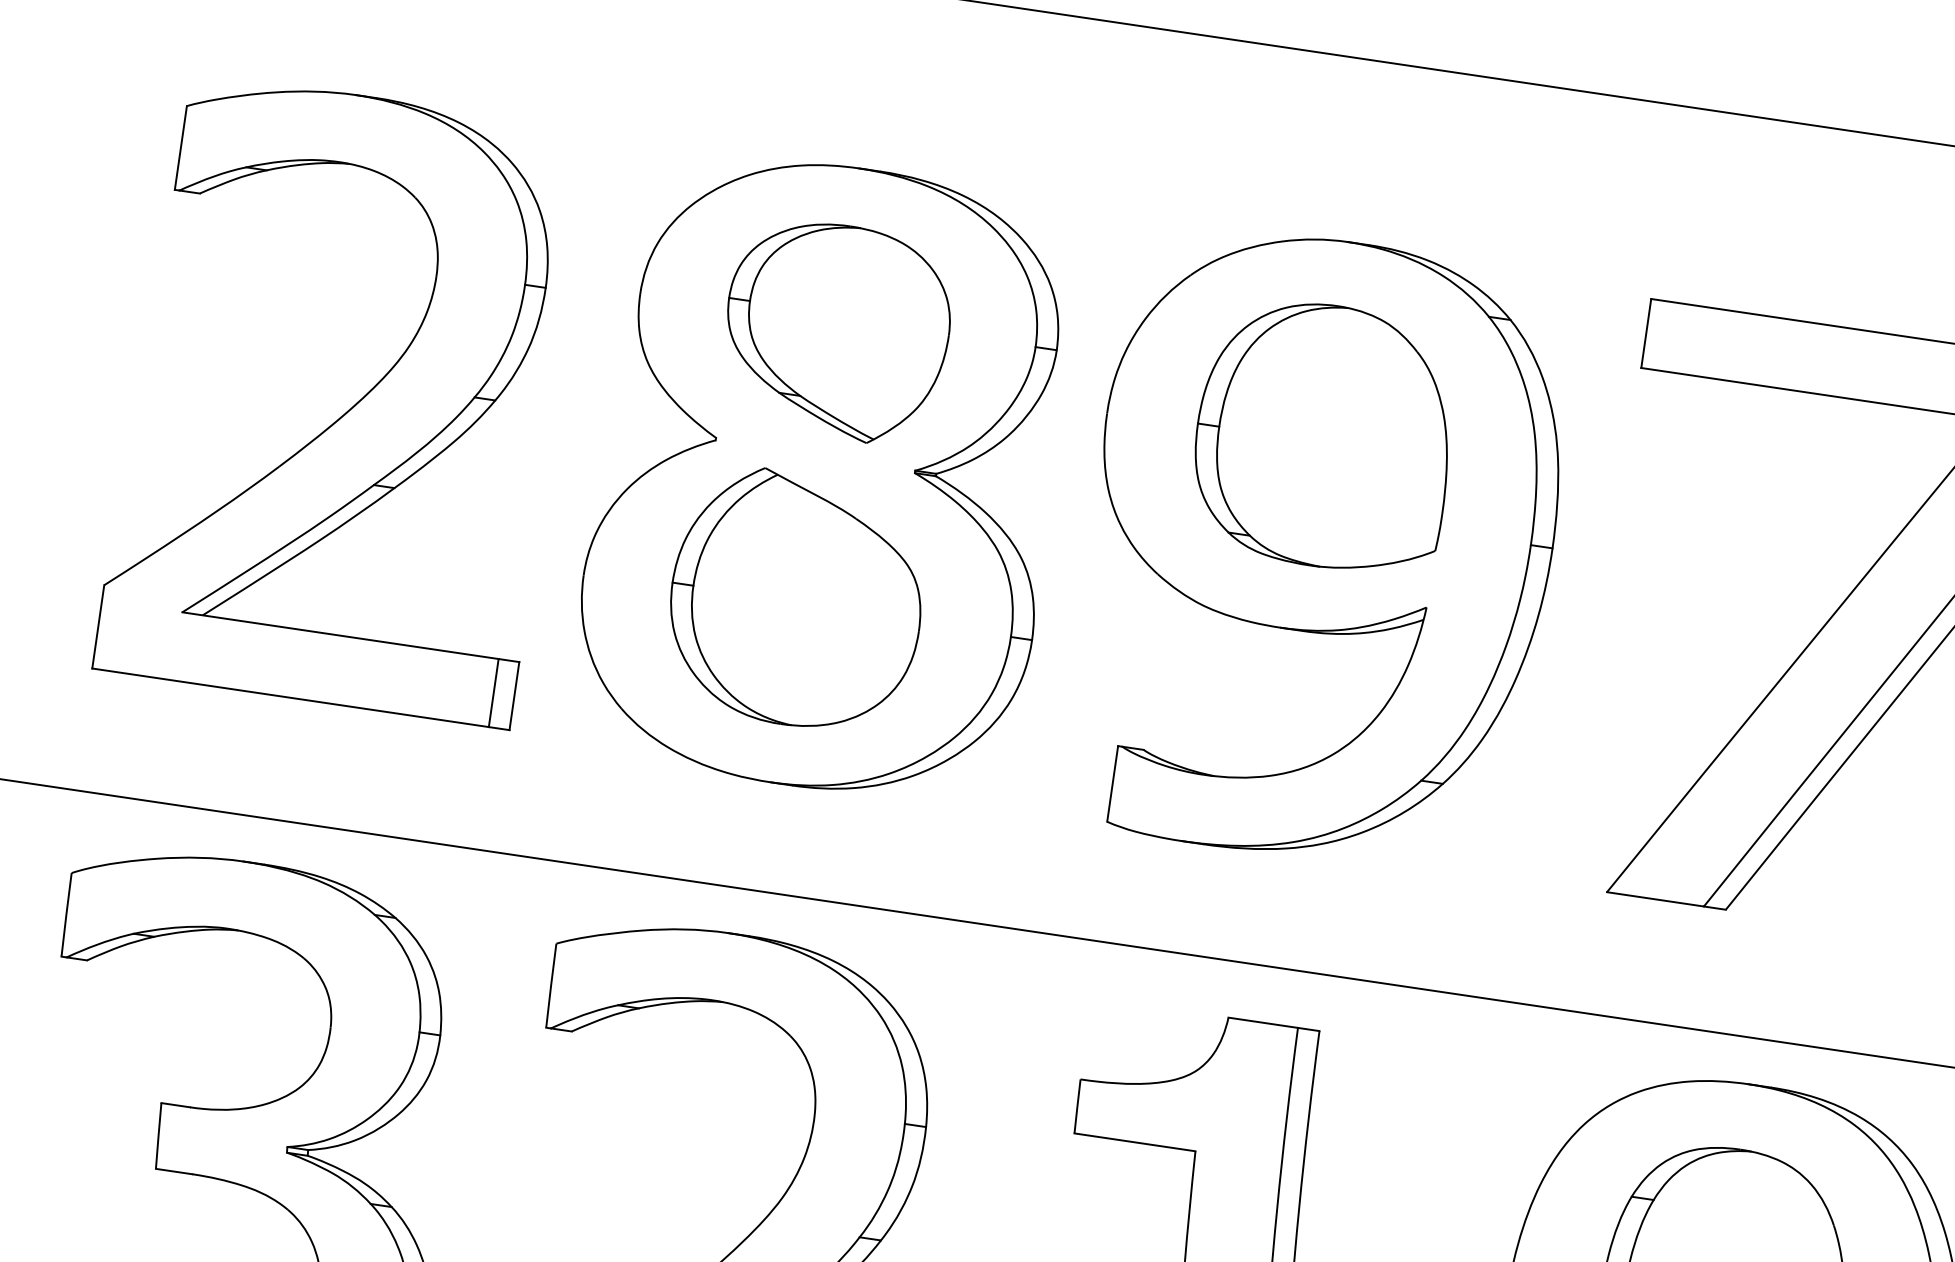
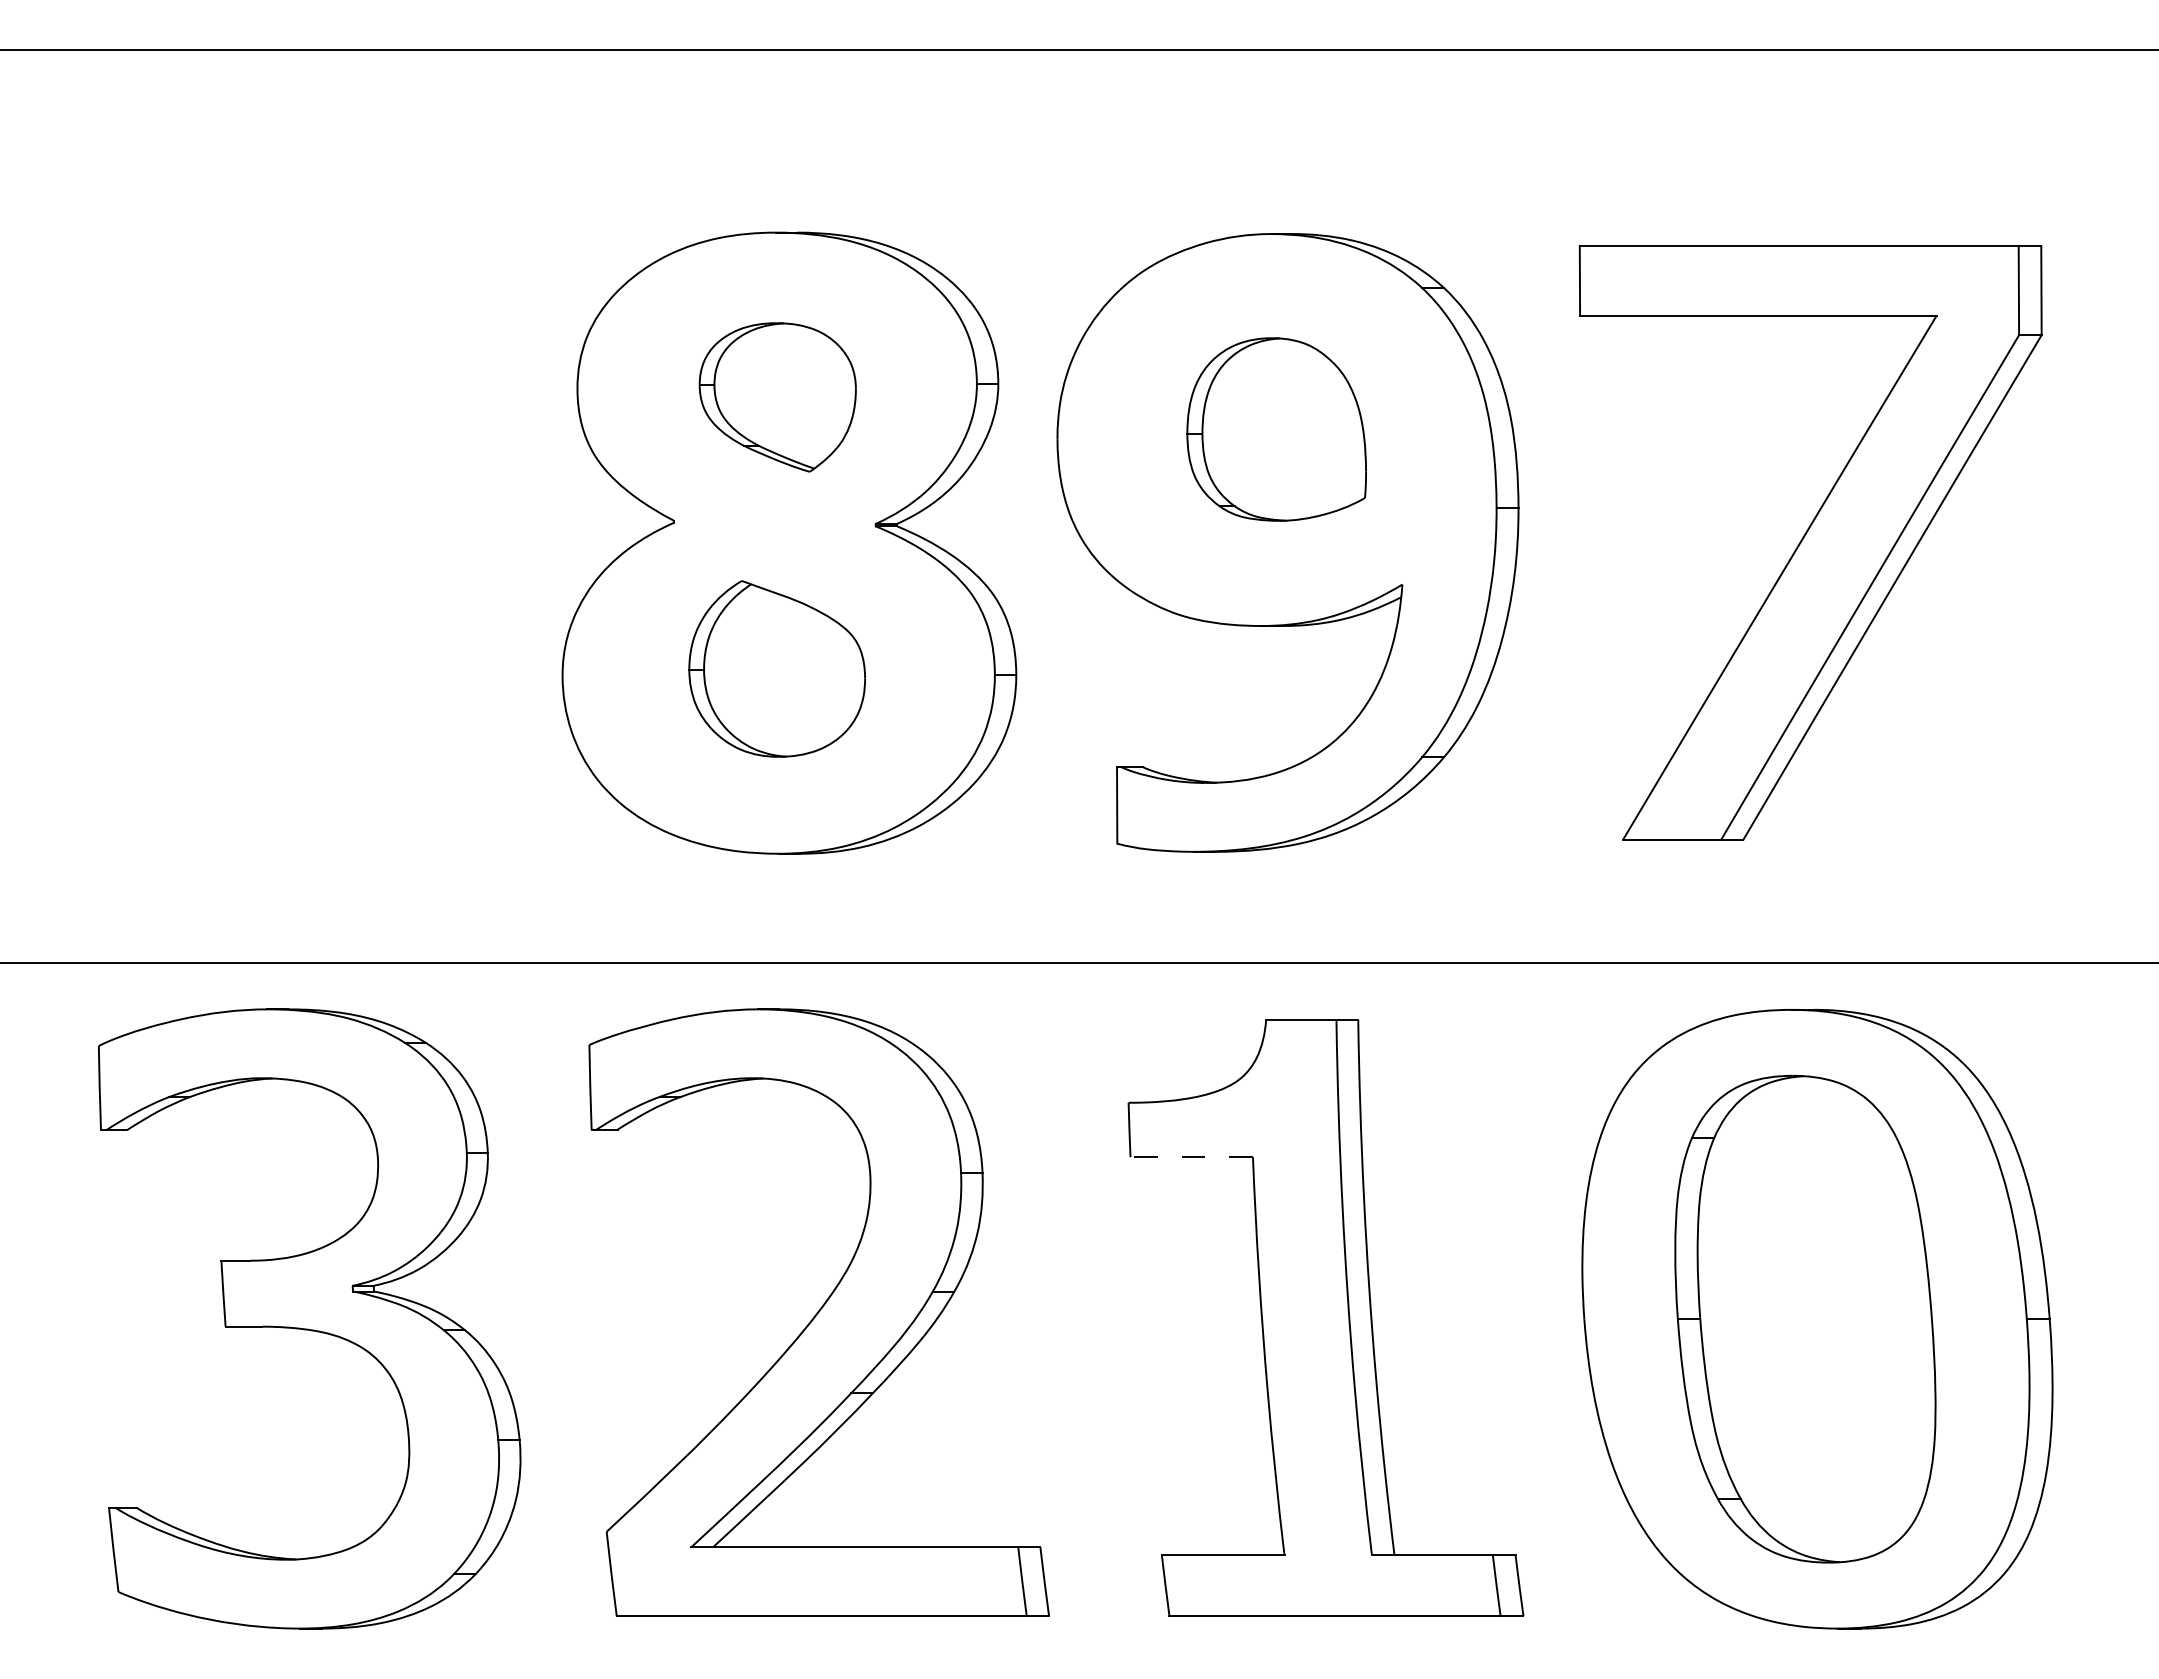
part: (836, 331) -> (777, 397), size x0.7
part: (351, 407) -> (307, 543), removed
part: (1324, 435) -> (1276, 429), size x0.7
part: (796, 599) -> (776, 668), size x0.7
line: (1134, 1142) -> (1191, 1157), solid -> dashed

